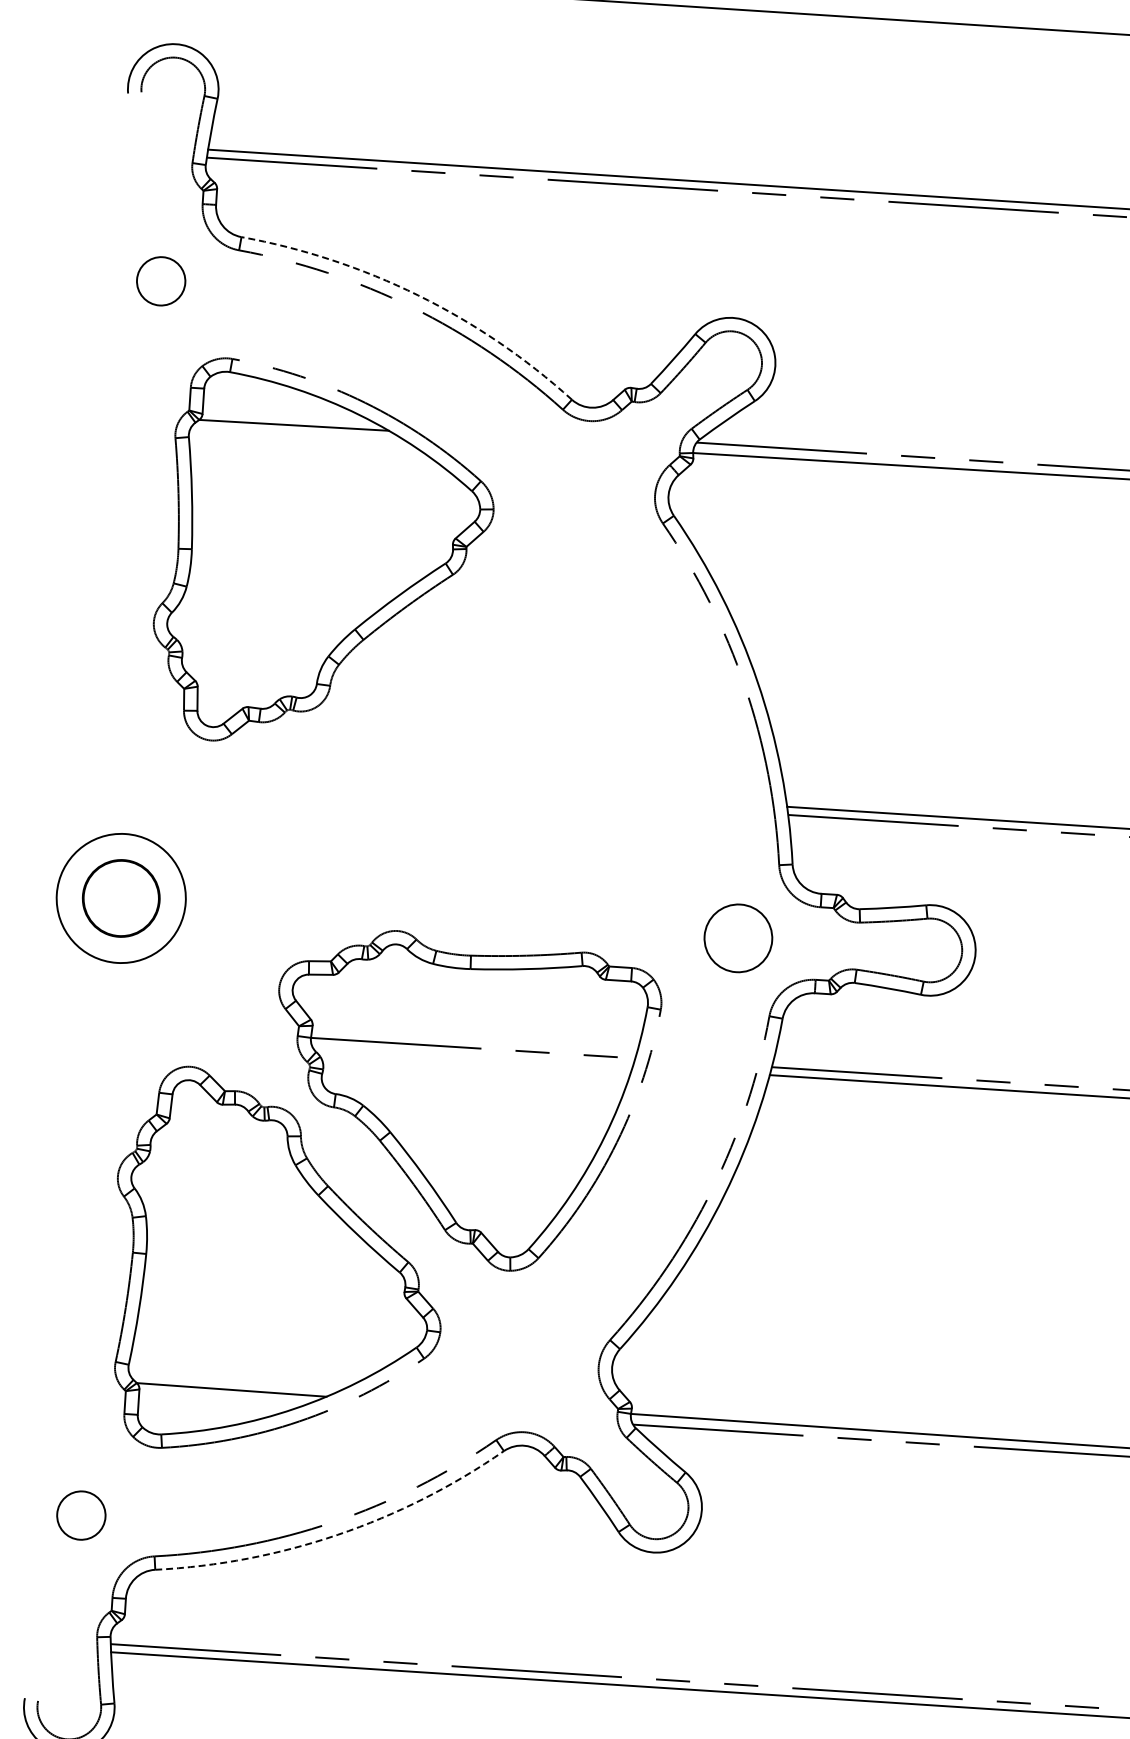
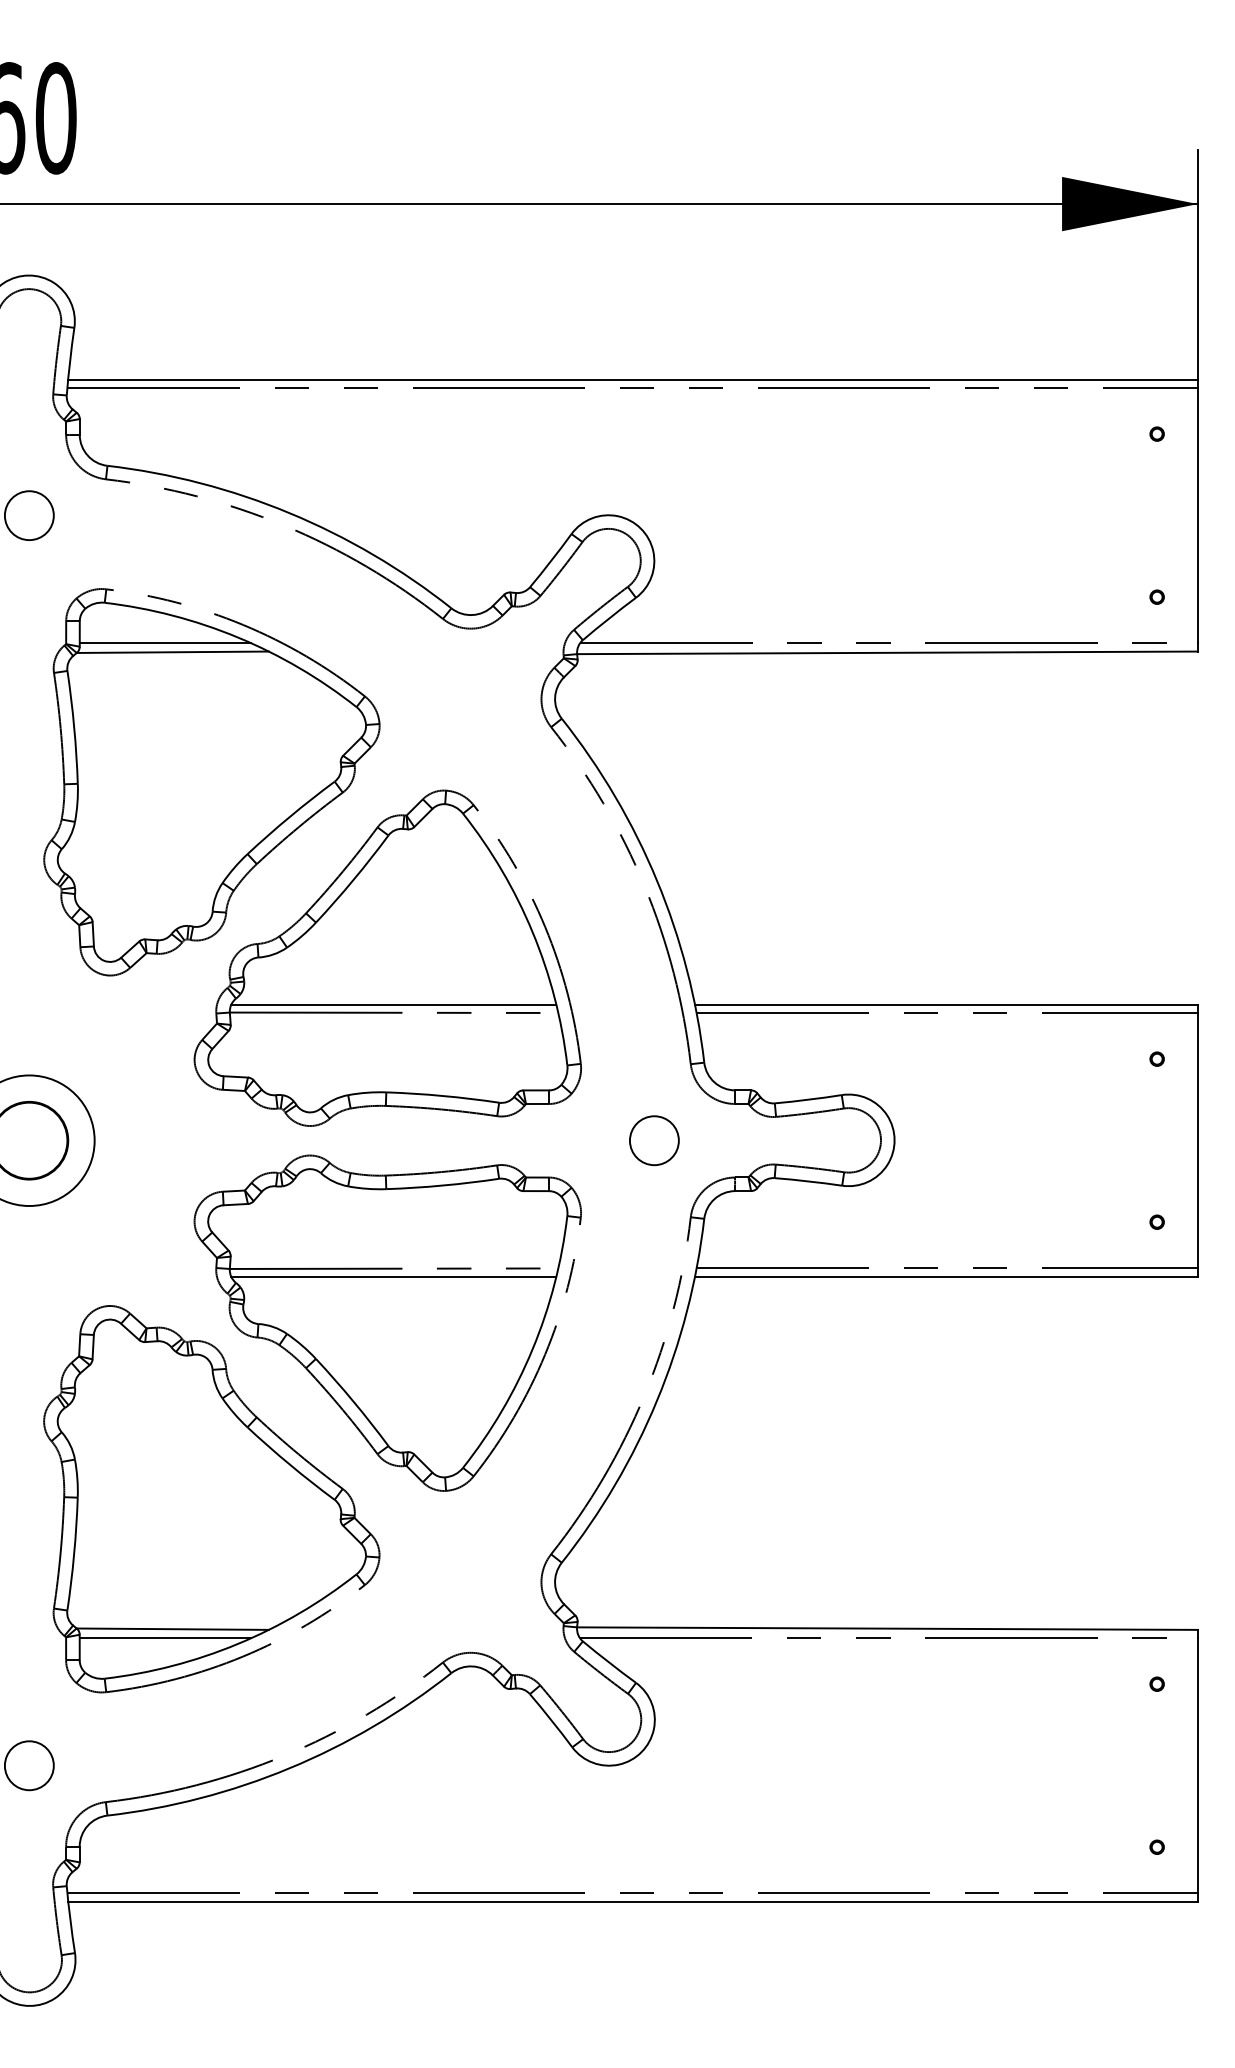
arc: (418, 295) -> (289, 513), dashed -> solid
line: (287, 416) -> (165, 643), added
part: (486, 740) -> (387, 957), added
circle: (737, 938) -> (653, 1140), size x0.71
line: (472, 1055) -> (393, 1276), added
line: (223, 1398) -> (165, 1638), added
arc: (338, 1534) -> (289, 1768), dashed -> solid

